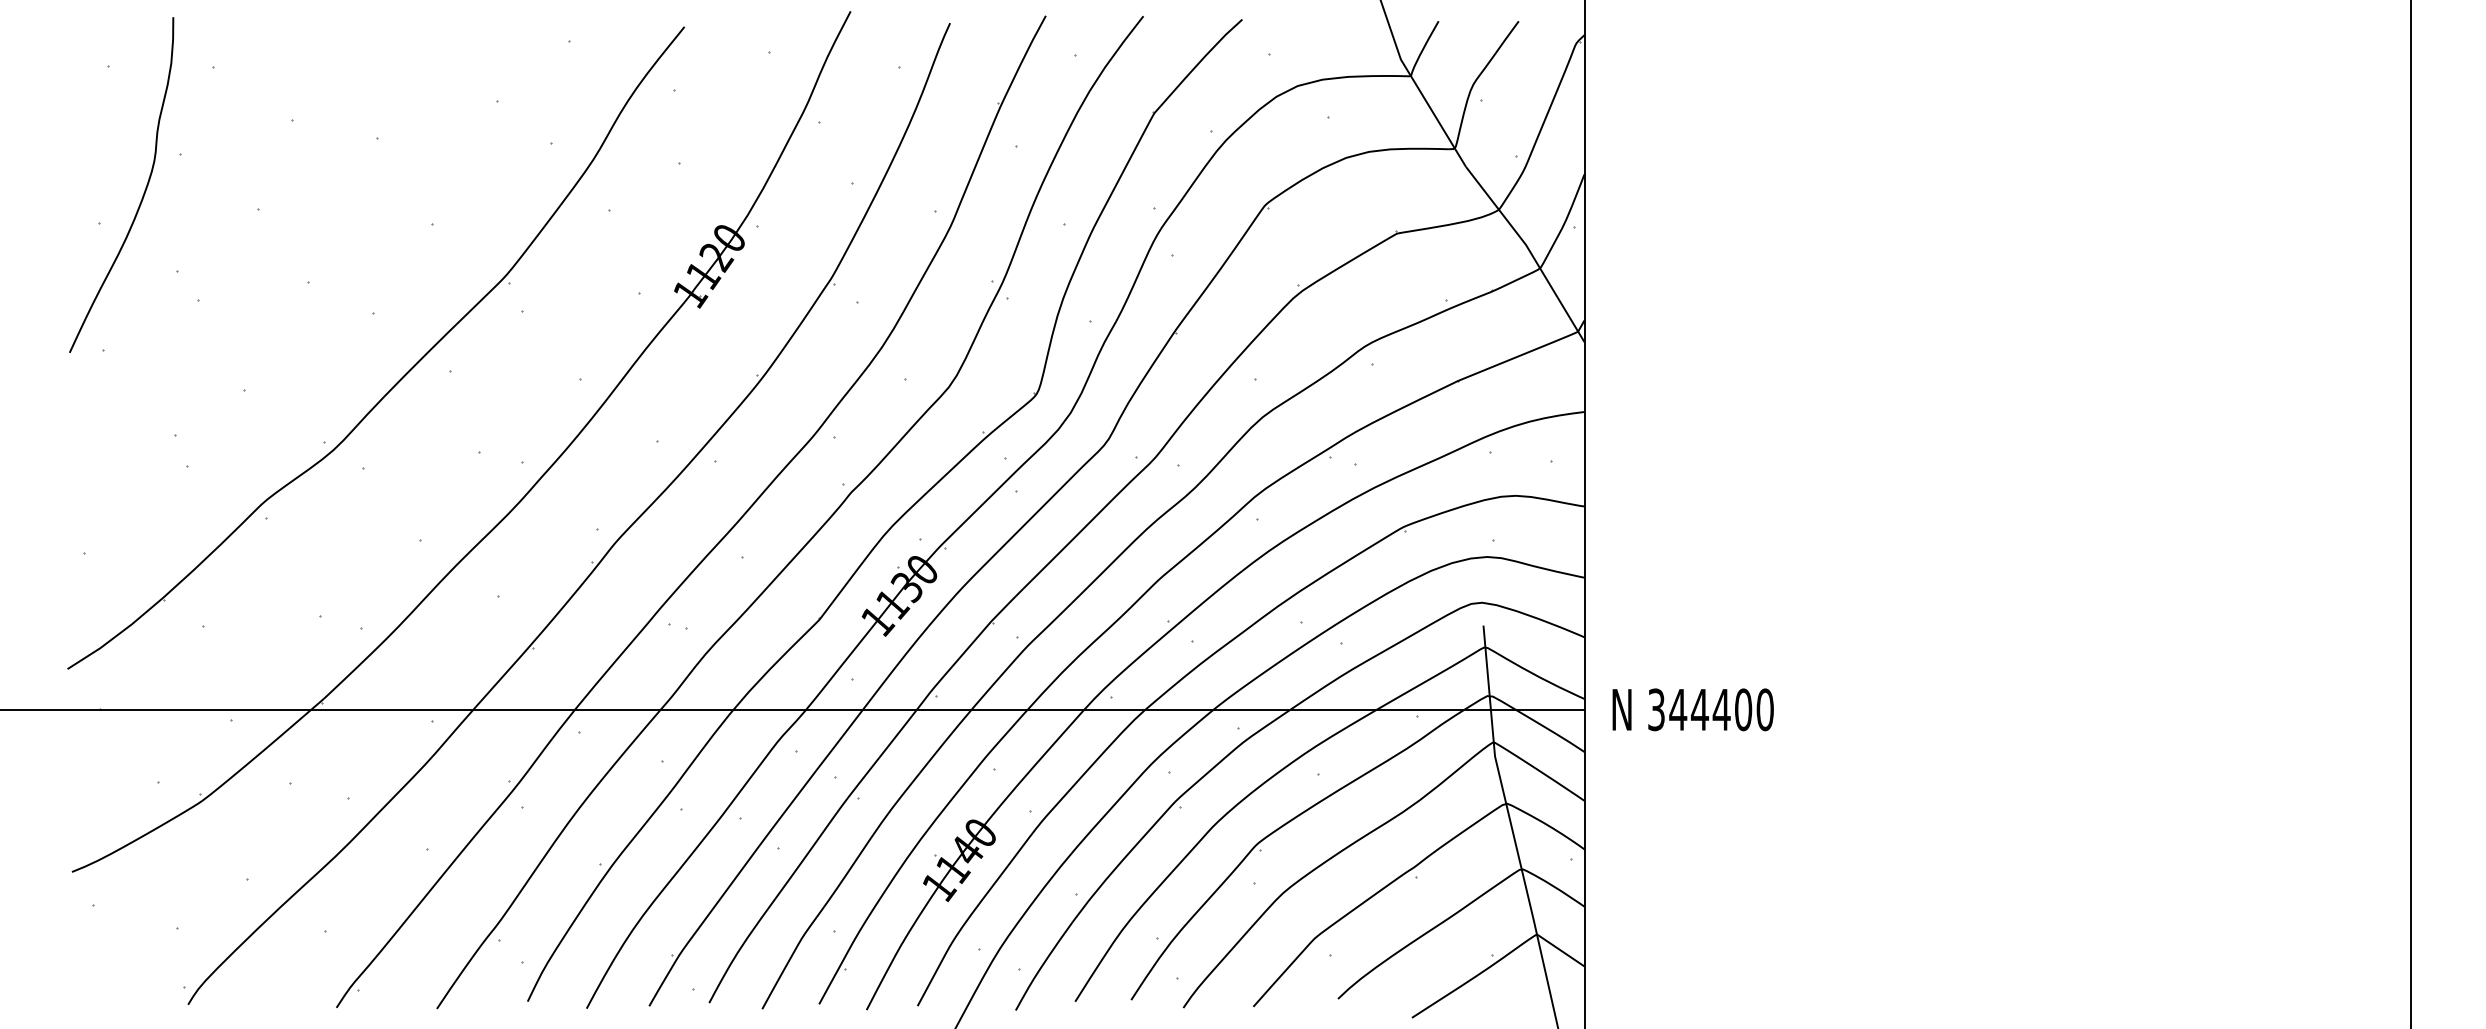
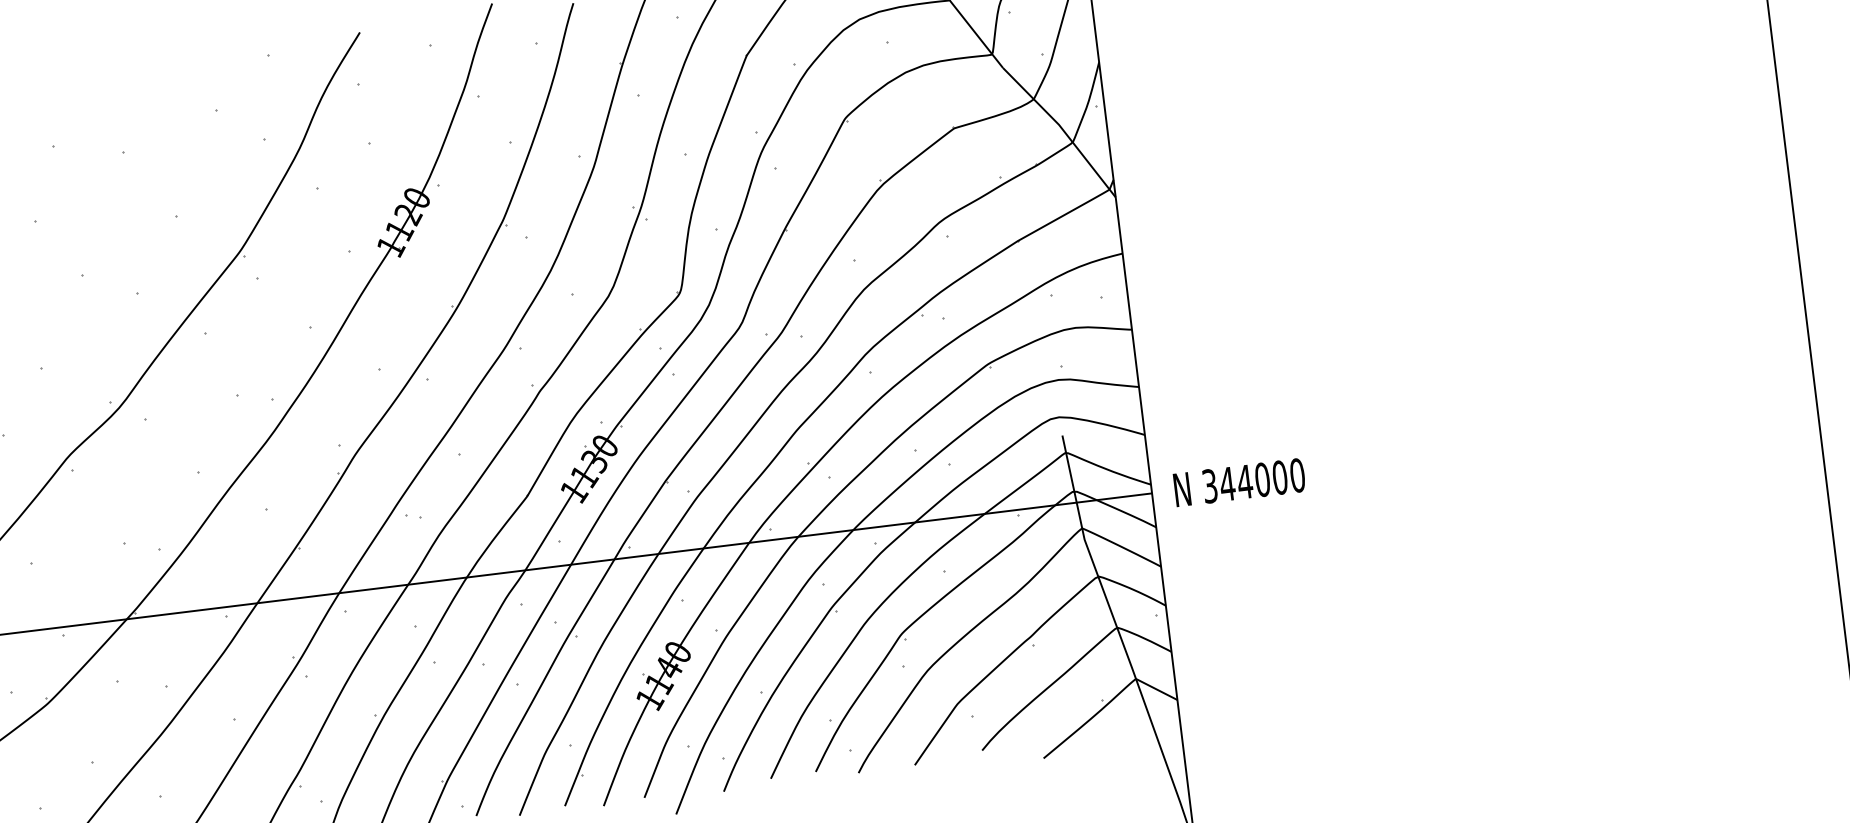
text: (1721, 709) -> (1262, 479), 344400 -> 344000

